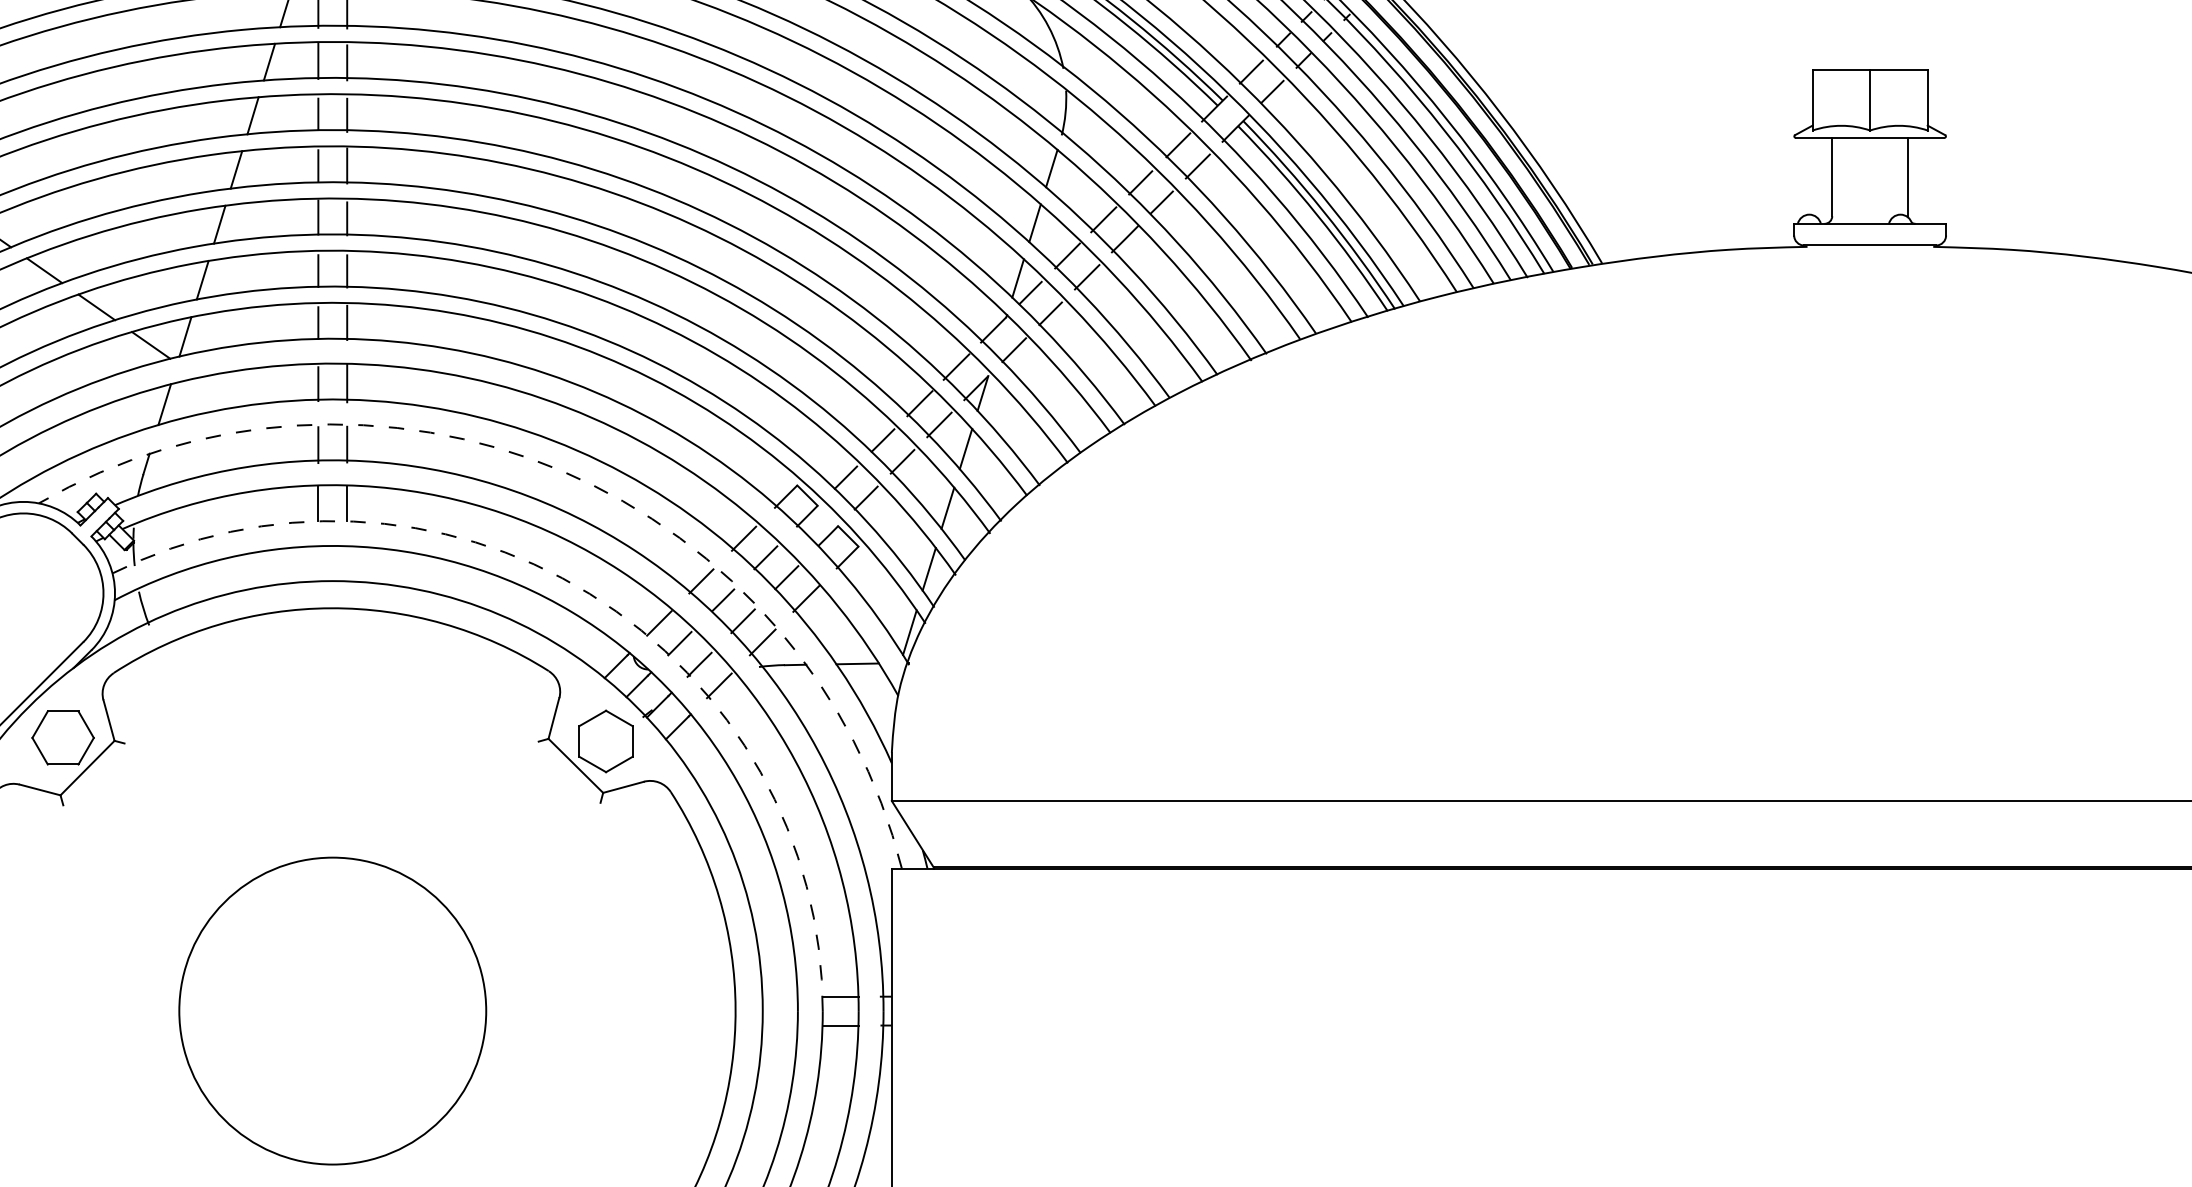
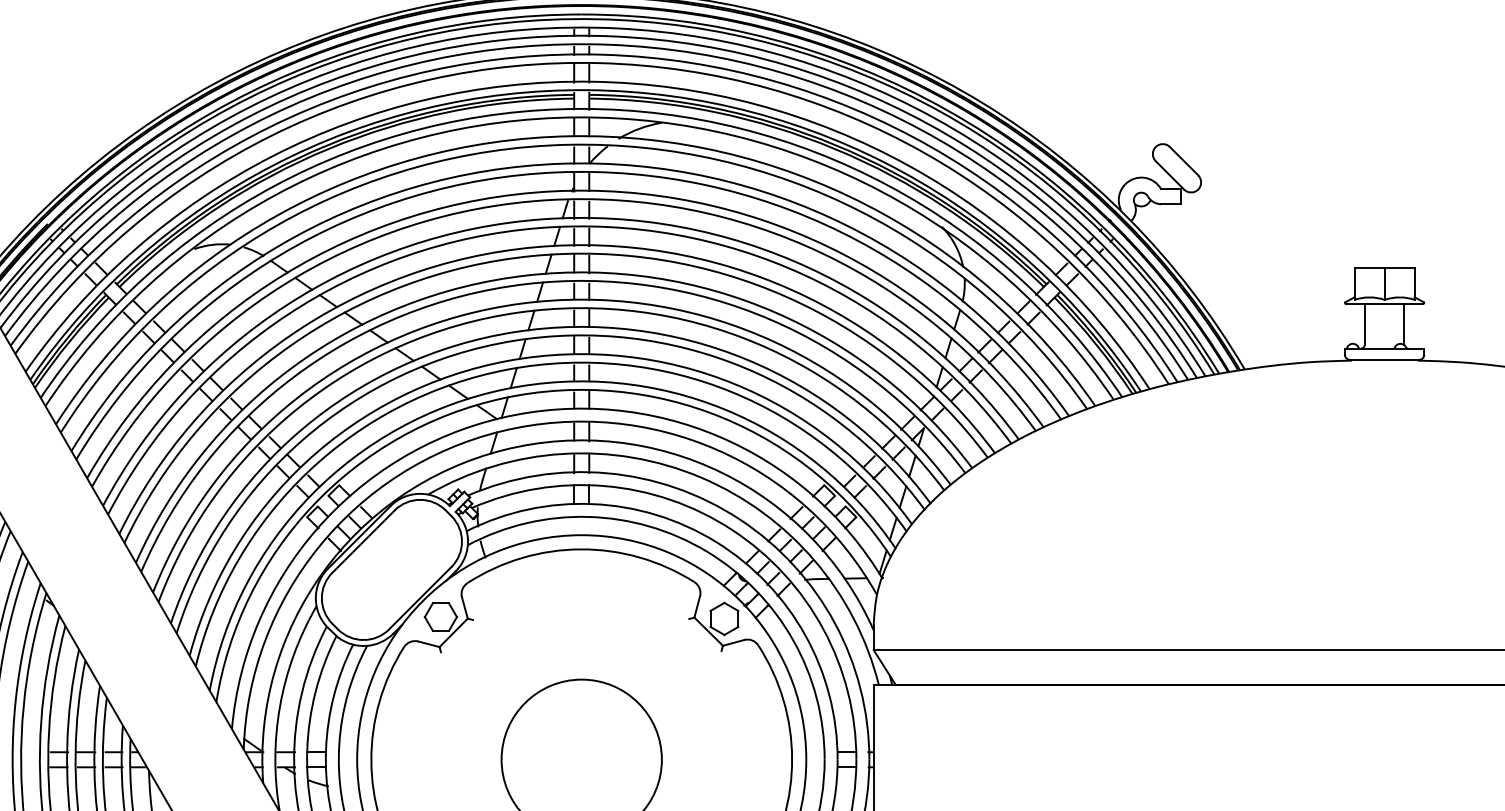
arc: (562, 470) -> (701, 477), dashed -> solid
arc: (588, 593) -> (715, 541), dashed -> solid

